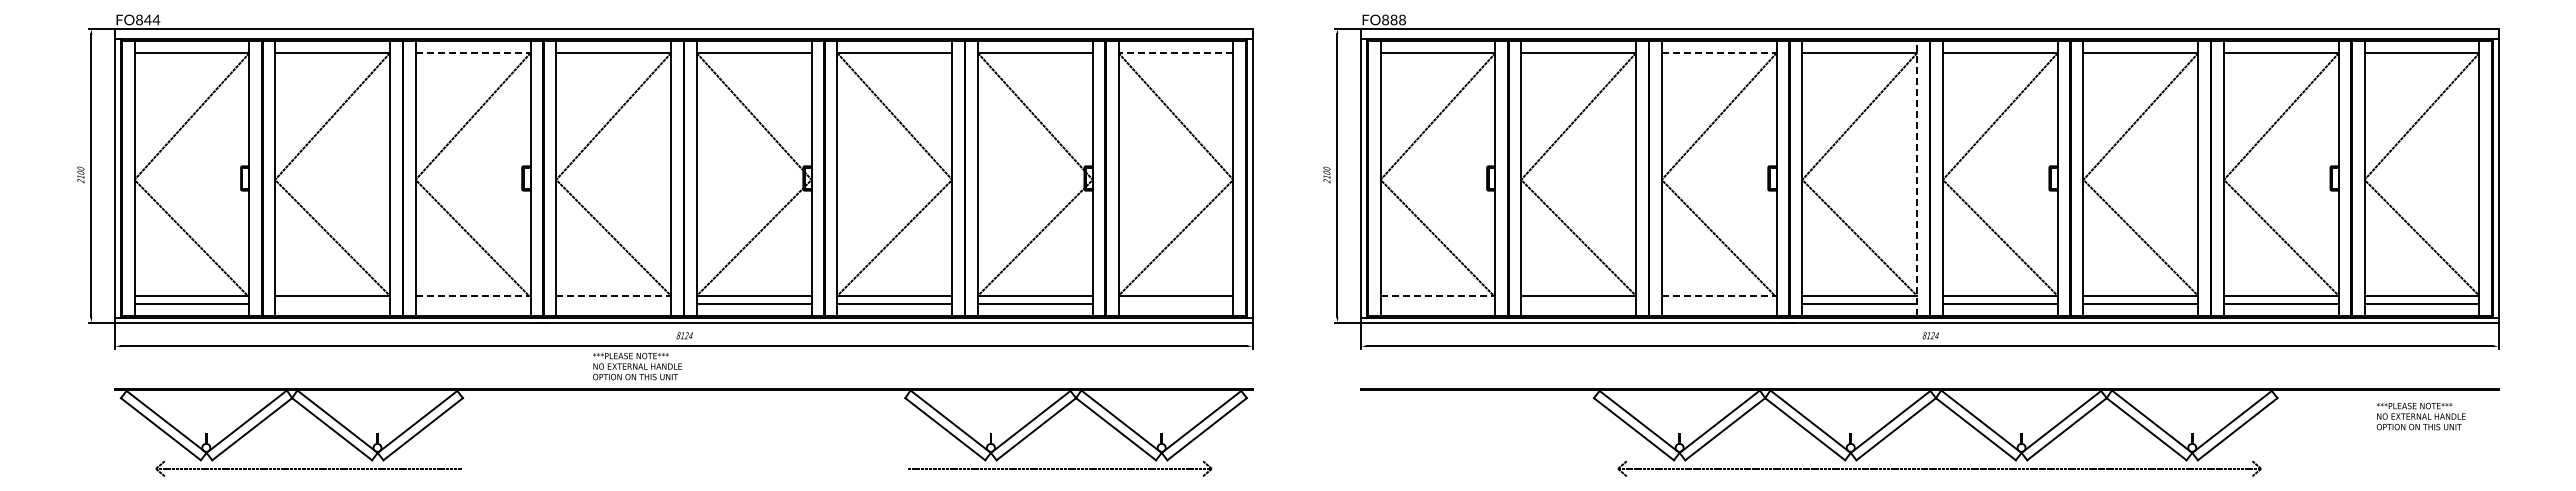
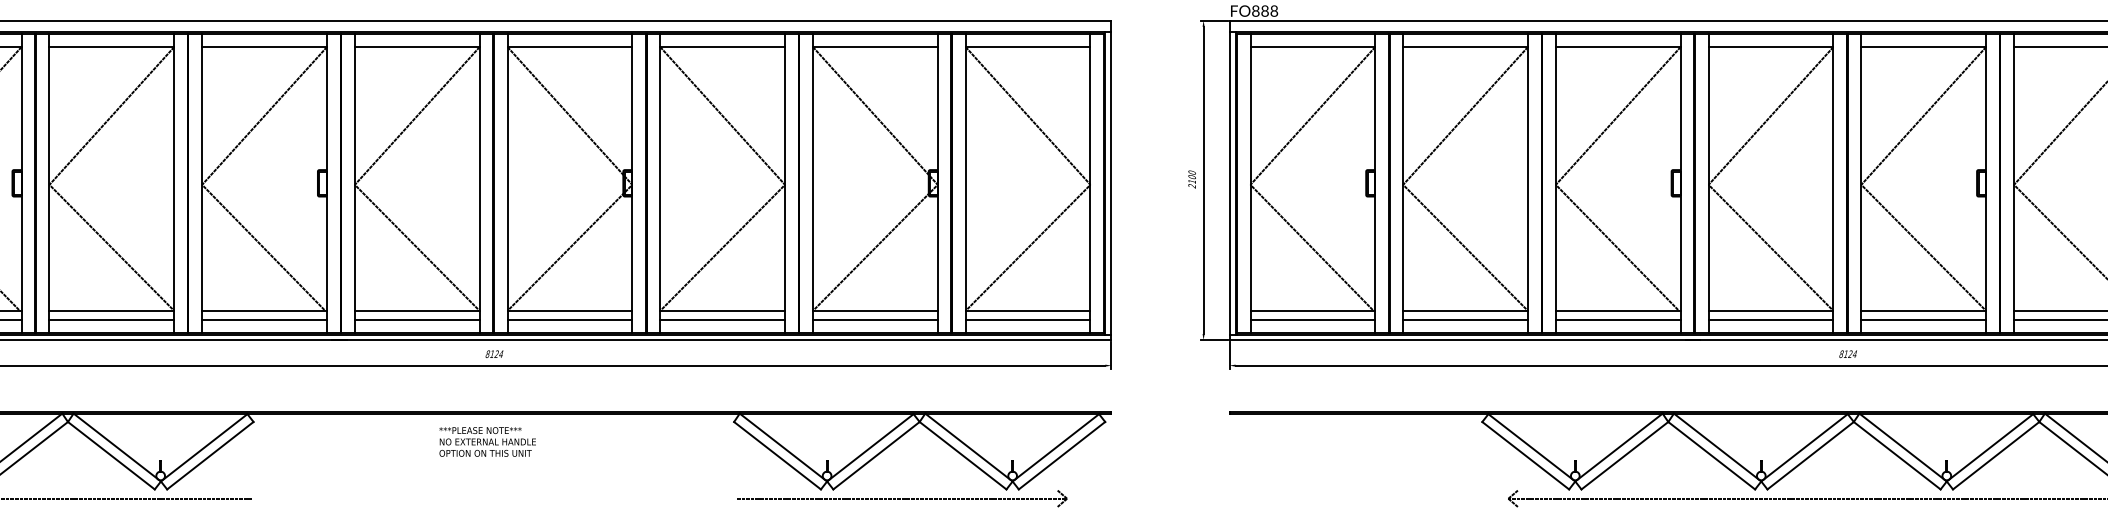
line: (473, 53) -> (264, 47), dashed -> solid
line: (1175, 53) -> (1027, 47), dashed -> solid
line: (1719, 53) -> (1618, 47), dashed -> solid
line: (1917, 178) -> (1833, 183), dashed -> solid
line: (473, 295) -> (264, 310), dashed -> solid
line: (614, 295) -> (418, 310), dashed -> solid
line: (1438, 295) -> (1313, 310), dashed -> solid
line: (1719, 295) -> (1618, 310), dashed -> solid
line: (332, 304) -> (111, 320), added
line: (472, 304) -> (263, 320), added
line: (613, 304) -> (417, 320), added
line: (1175, 304) -> (1027, 320), added
line: (1437, 304) -> (1312, 320), added
line: (1578, 304) -> (1465, 320), added
line: (1718, 304) -> (1617, 320), added
text: (637, 366) -> (487, 441), moved

